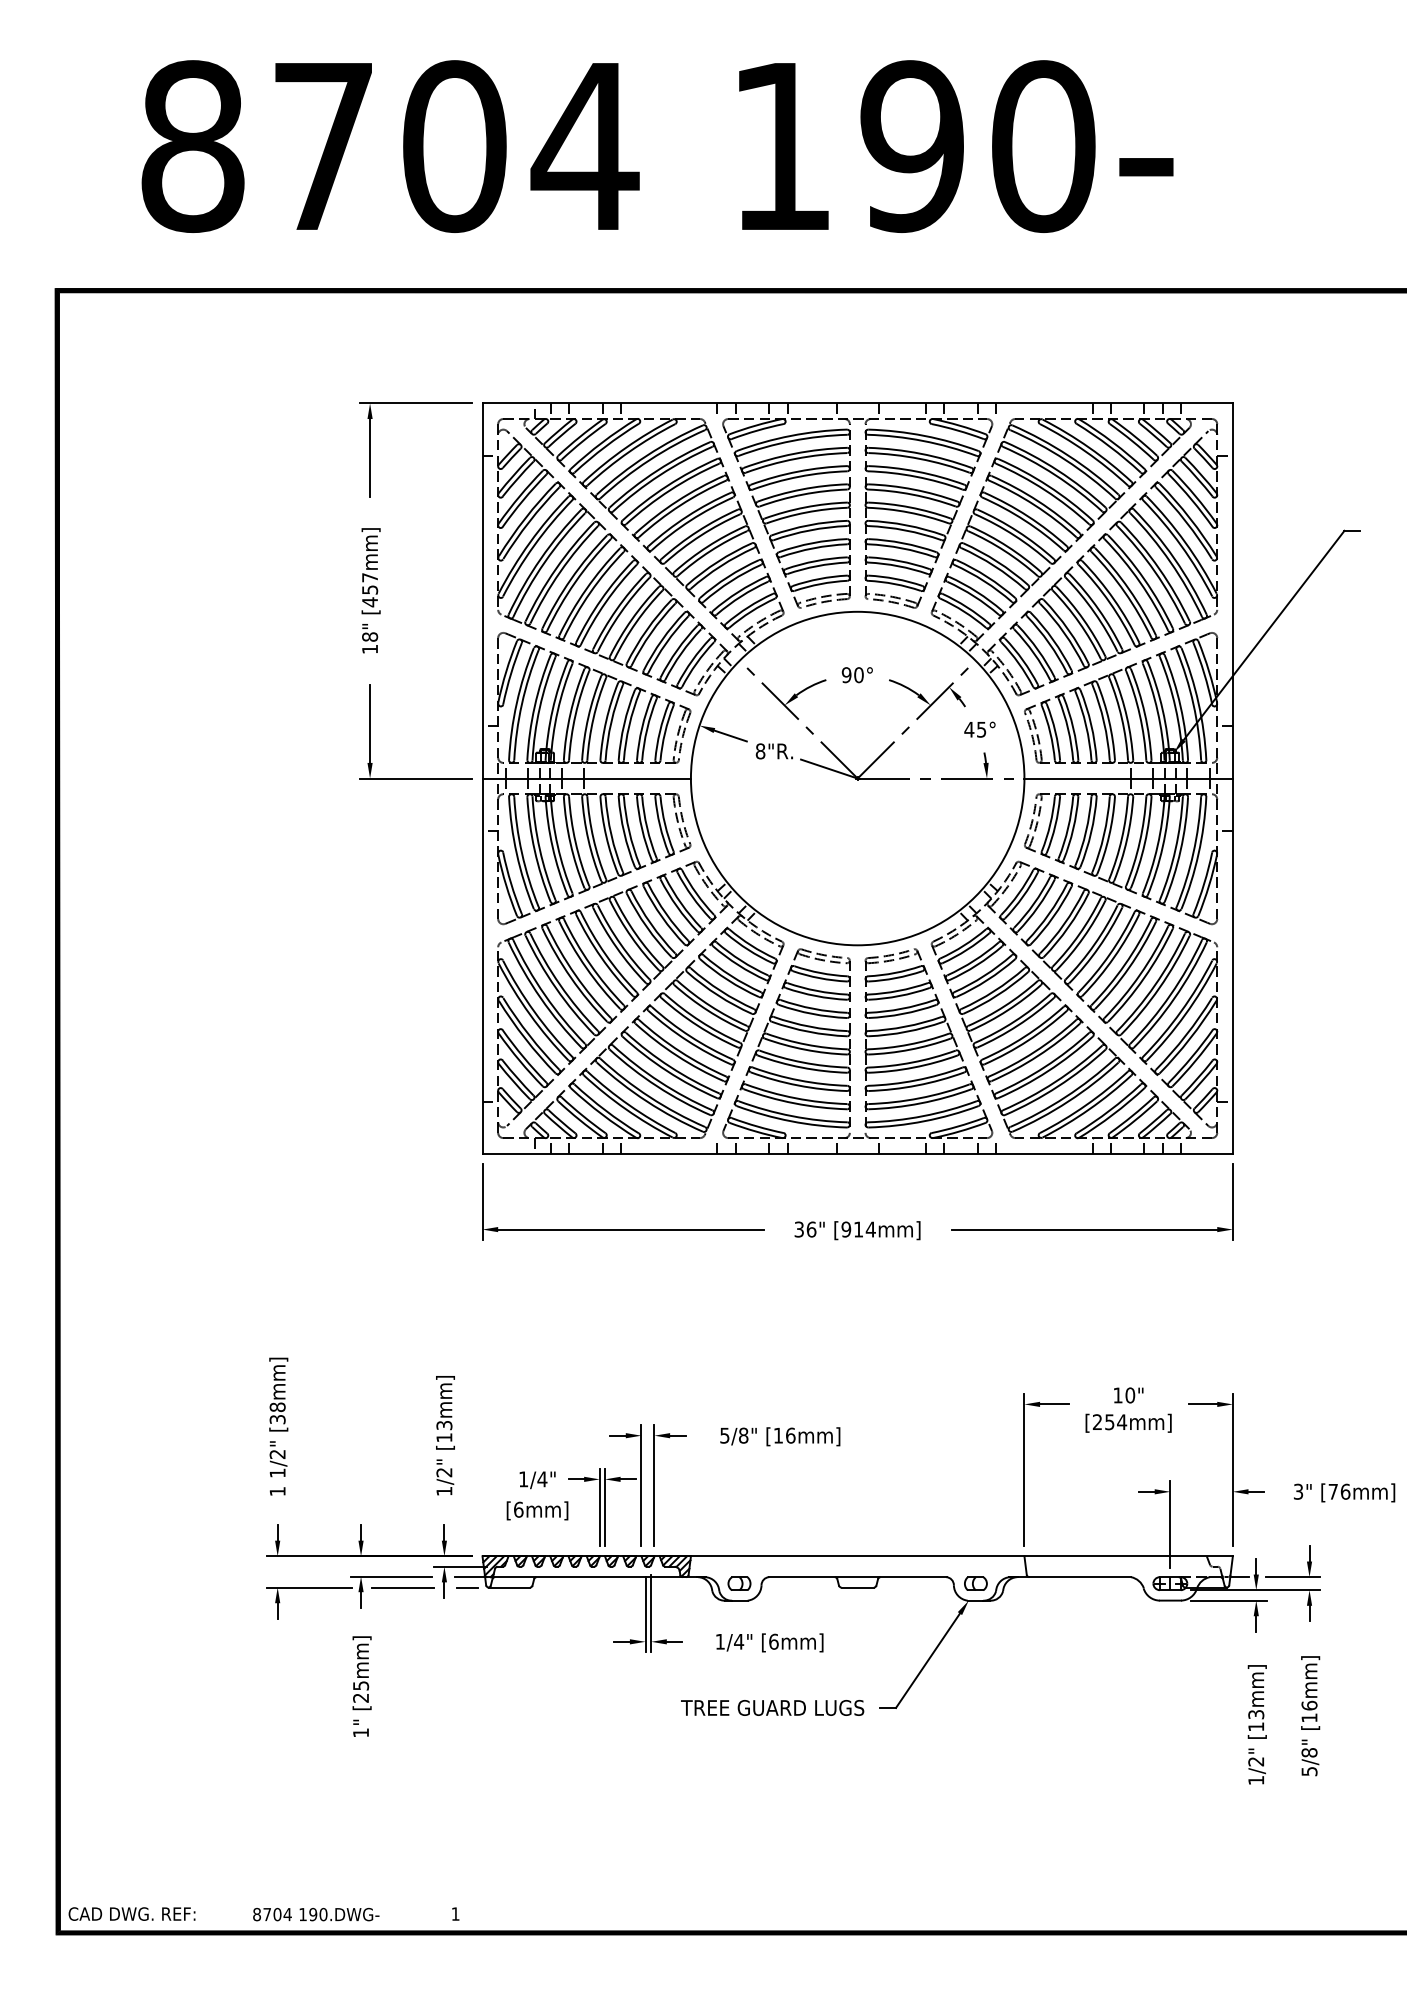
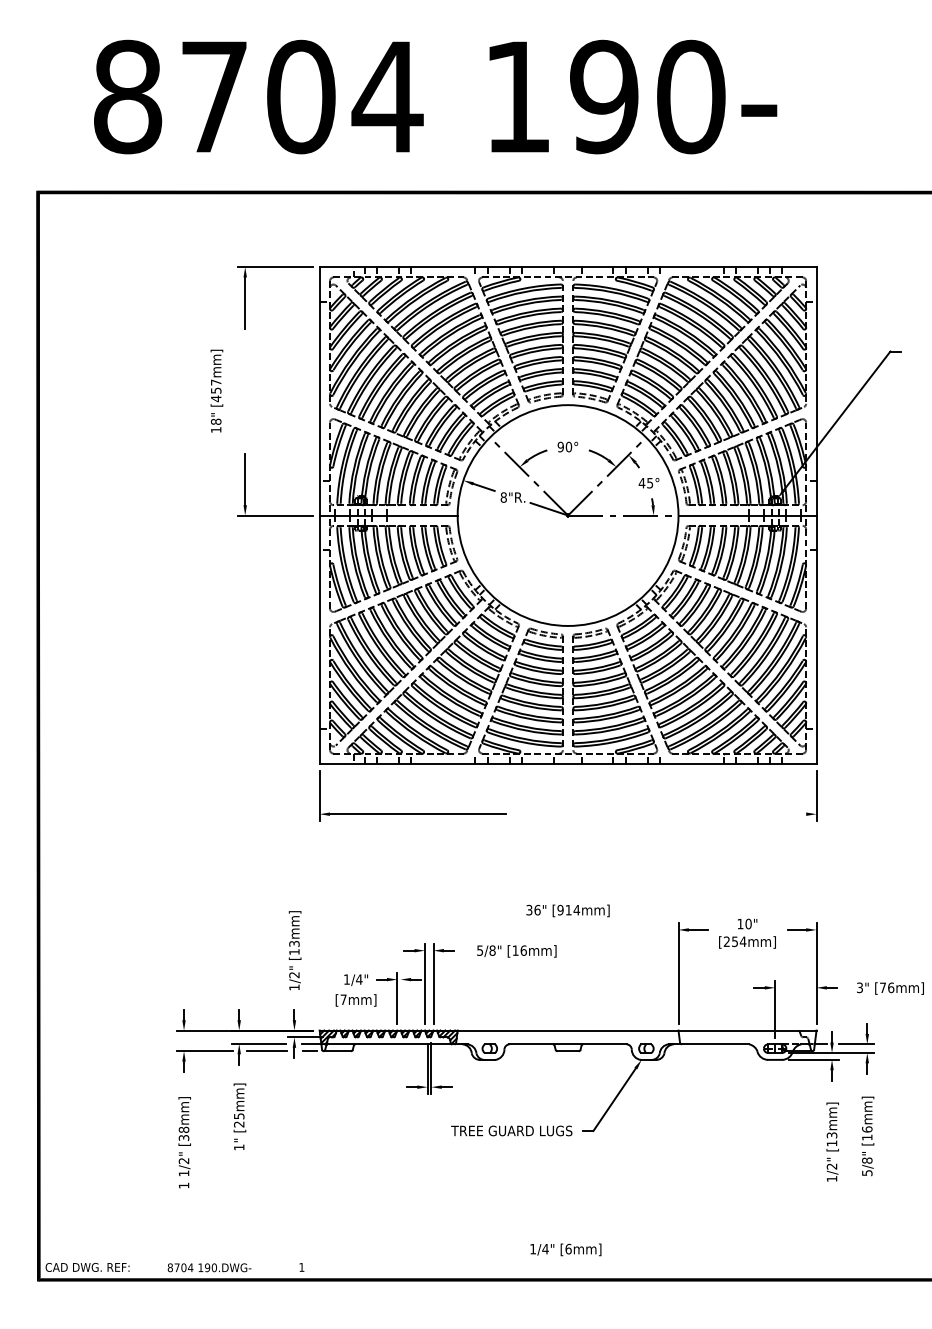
text: (370, 589) -> (216, 390), moved
text: (856, 1230) -> (567, 910), moved
line: (1084, 1230) -> (718, 814), removed
text: (278, 1426) -> (184, 1142), moved
line: (604, 1506) -> (400, 997), removed
text: (518, 1509) -> (343, 999), [6mm] -> [7mm]
text: (769, 1642) -> (565, 1249), moved

